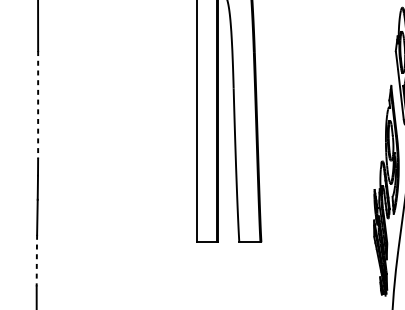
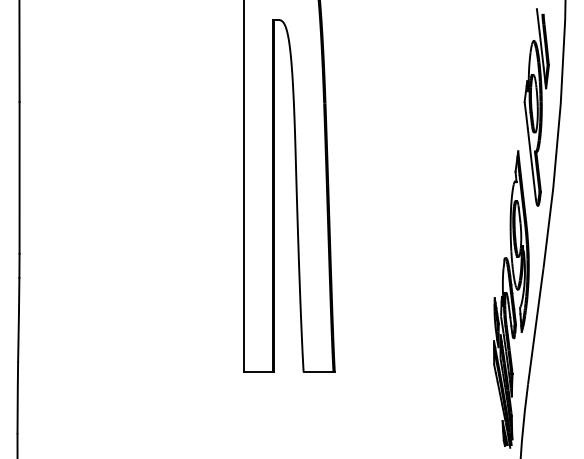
line: (38, 104) -> (19, 177), dashed -> solid
line: (36, 260) -> (17, 397), dashed -> solid

